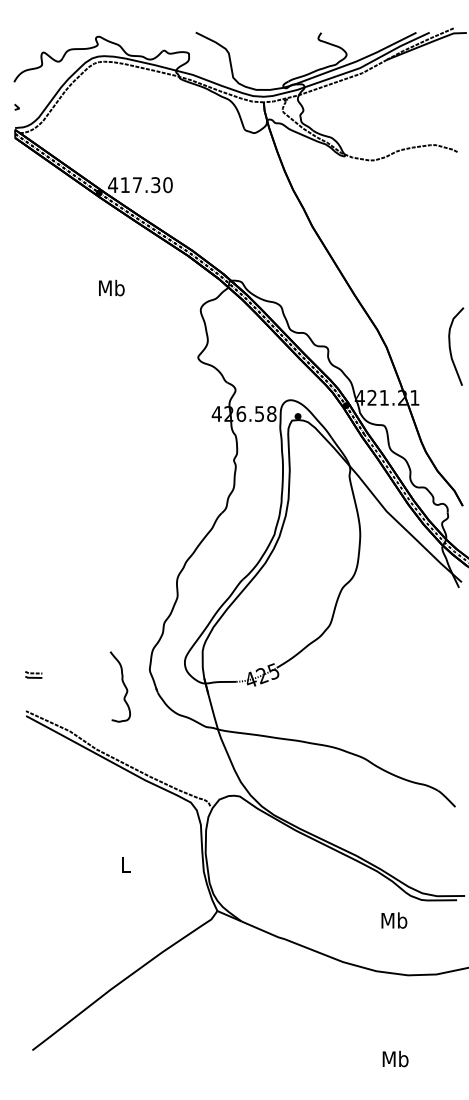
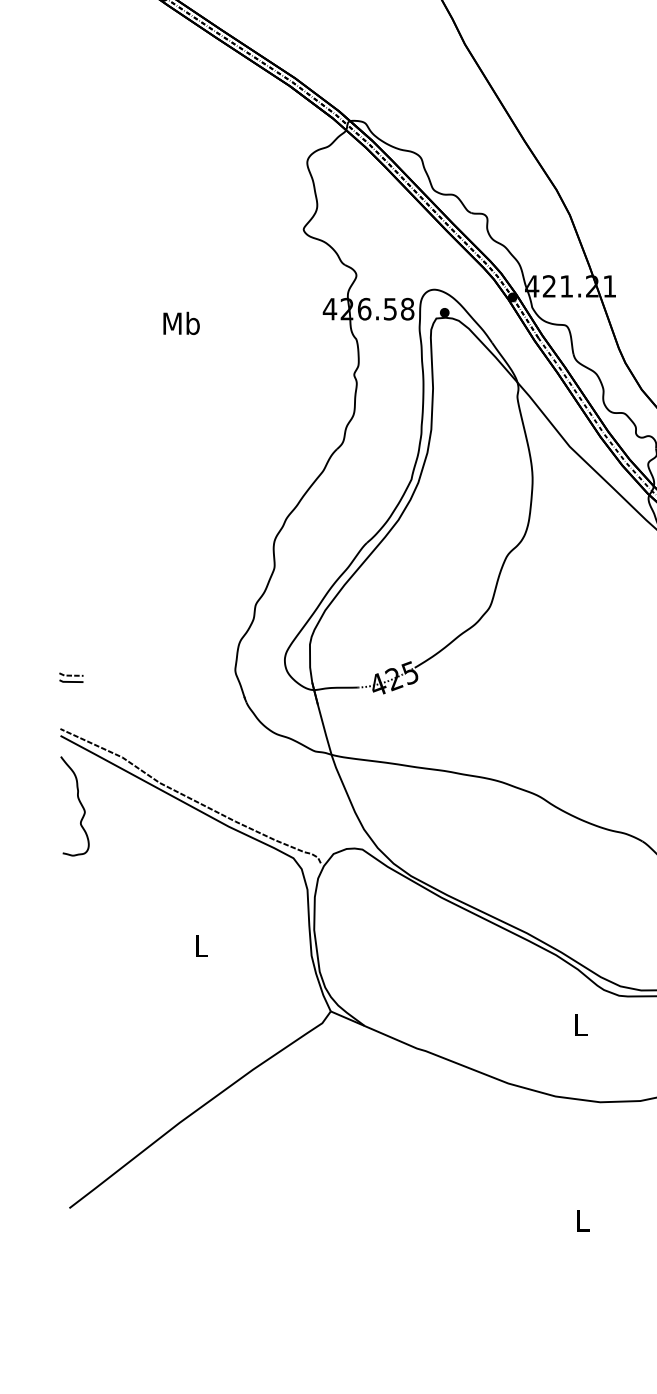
text: (111, 287) -> (181, 322), moved
curve: (123, 685) -> (79, 804), moved
text: (394, 920) -> (580, 1024), Mb -> L
text: (395, 1058) -> (582, 1219), Mb -> L

